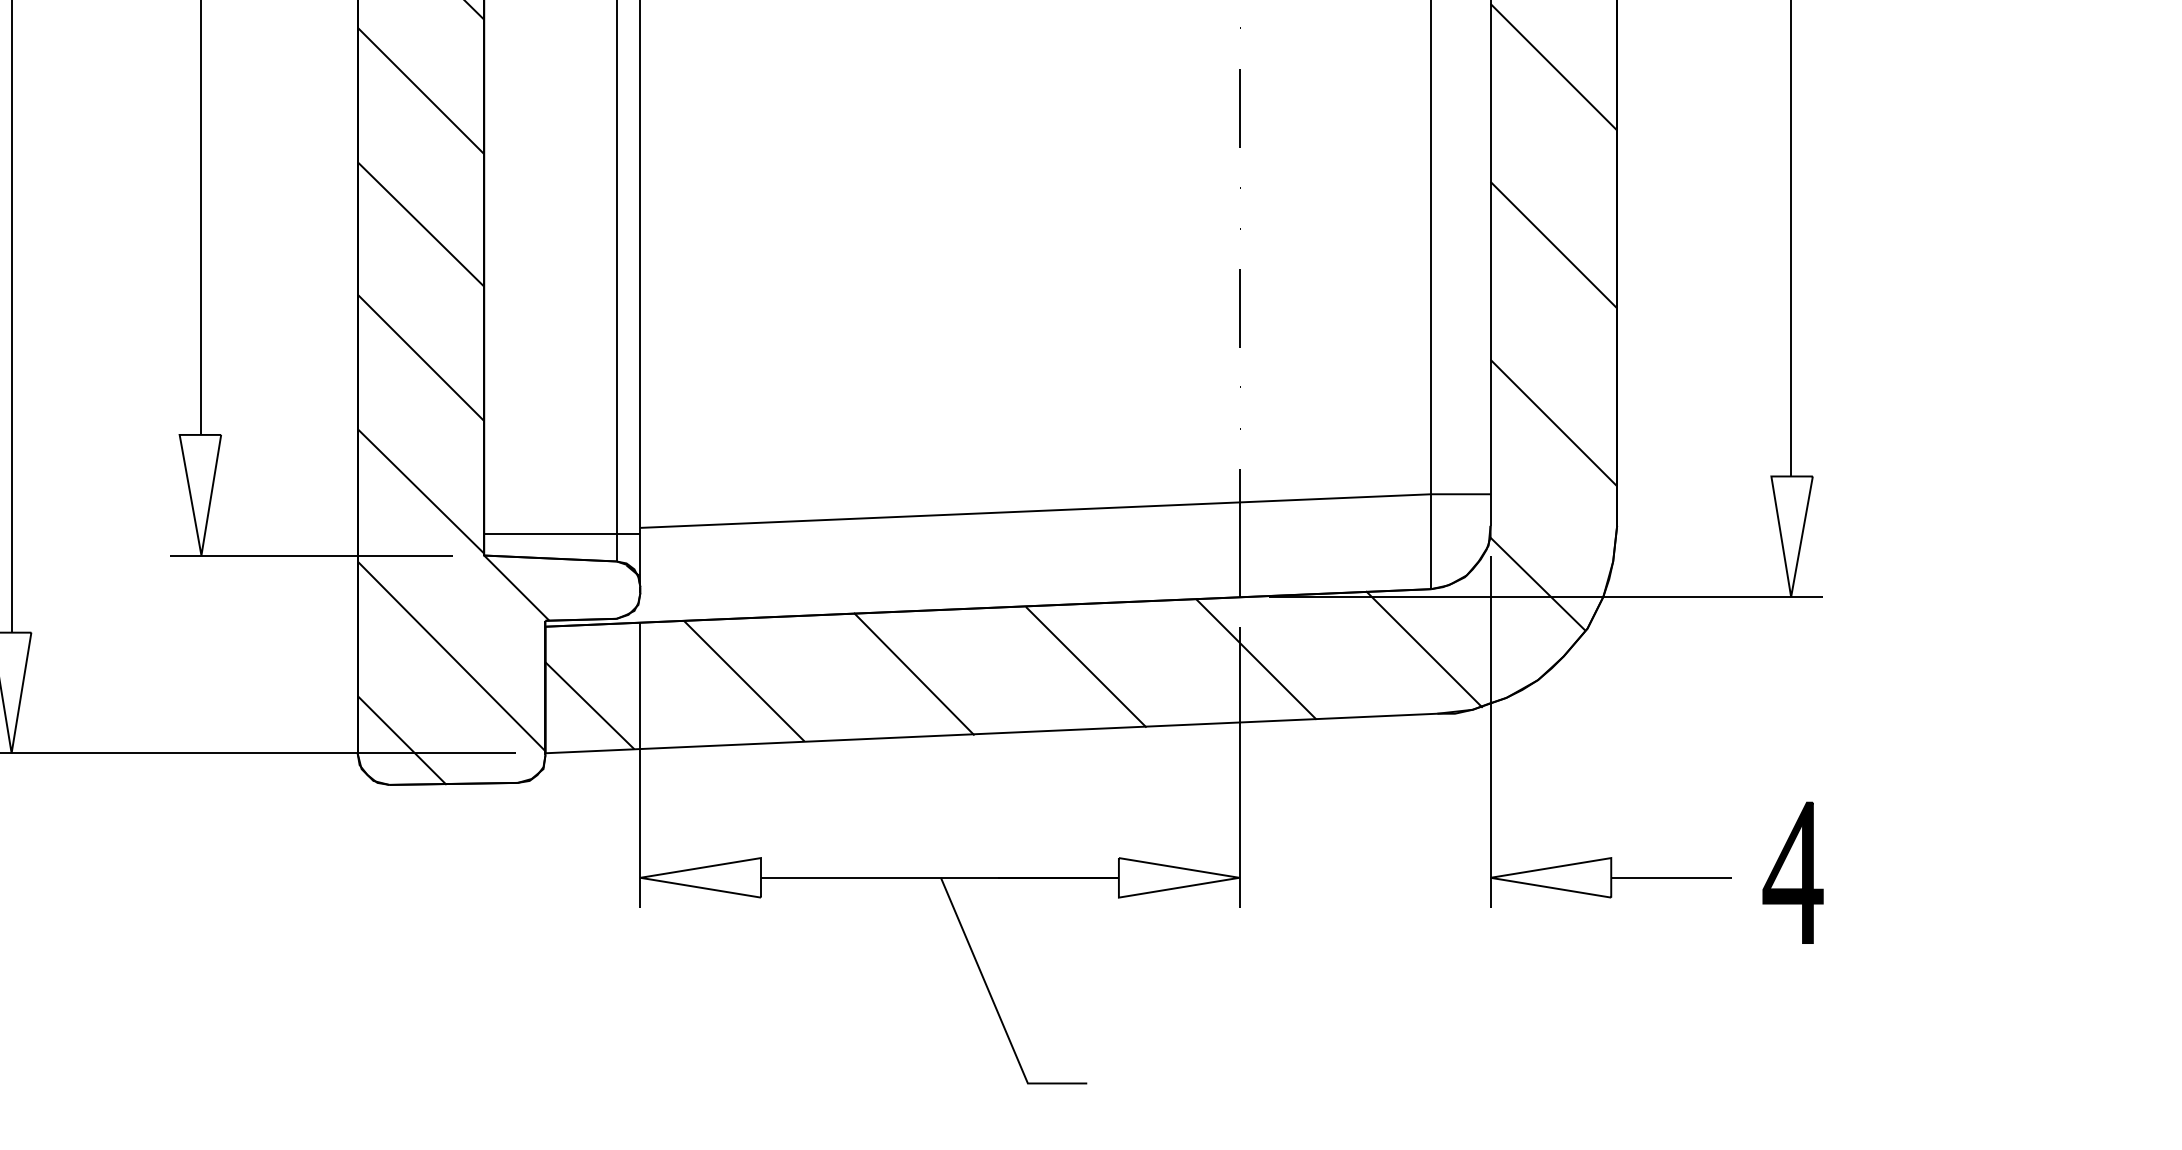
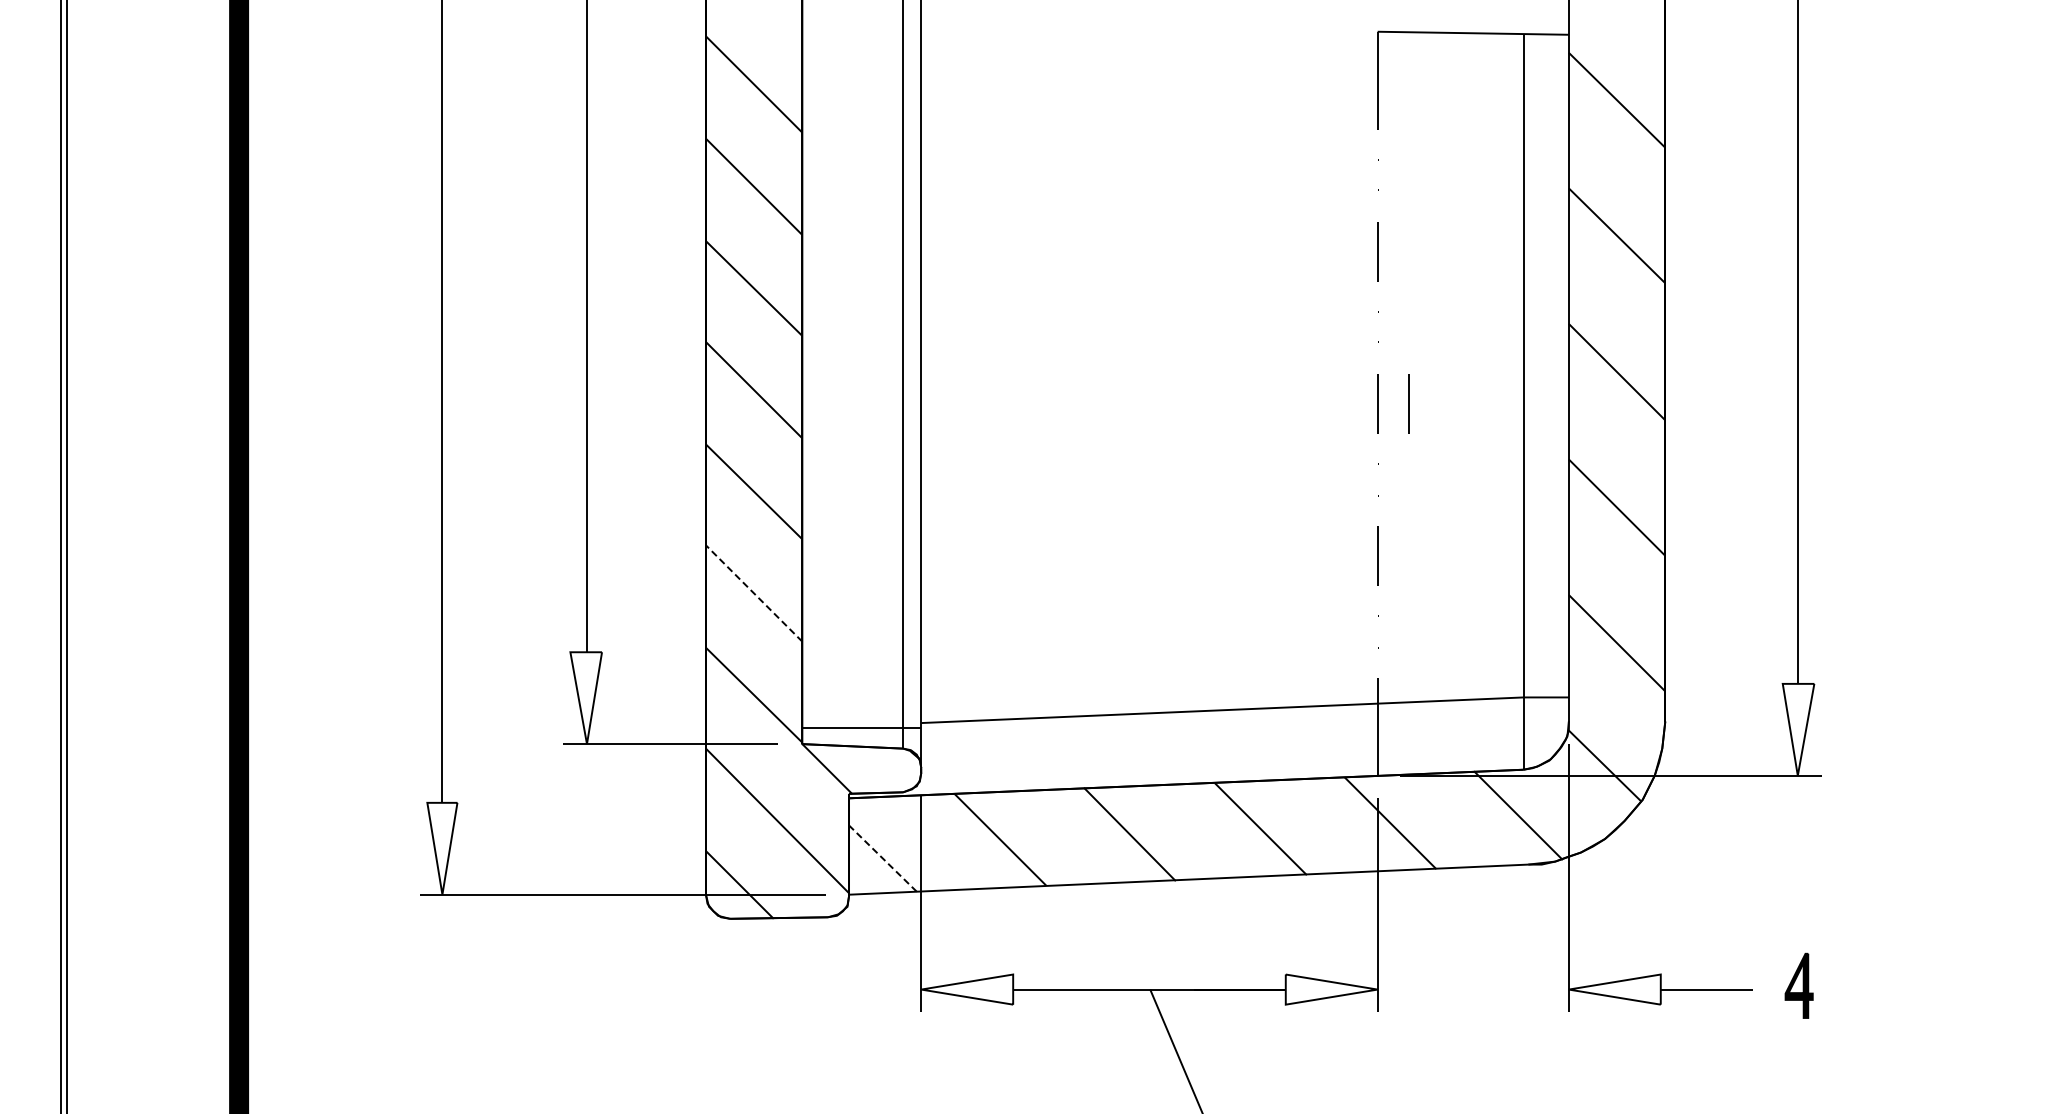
line: (1280, 108) -> (1408, 403), added
line: (420, 357) -> (753, 593), solid -> dashed
line: (589, 705) -> (882, 858), solid -> dashed
part: (1792, 872) -> (1798, 985), size x0.6

